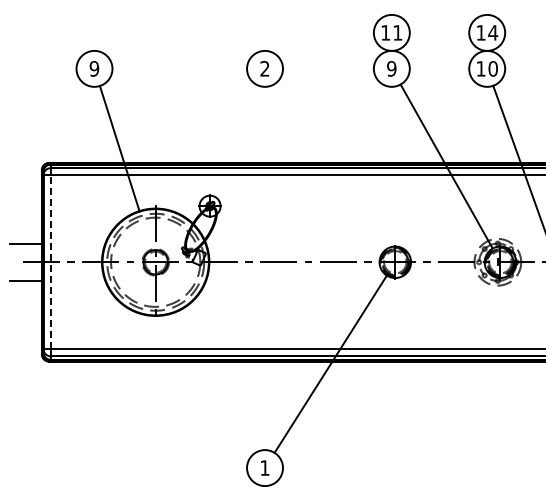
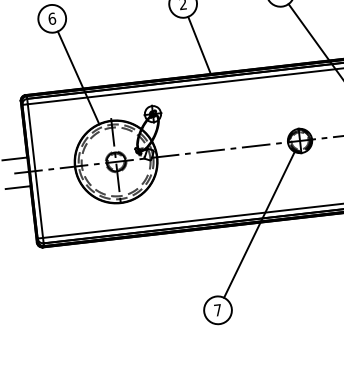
text: (94, 68) -> (52, 18), 9 -> 6
line: (279, 124) -> (199, 45), added
line: (50, 261) -> (35, 170), dashed -> solid
text: (264, 467) -> (217, 309), 1 -> 7

